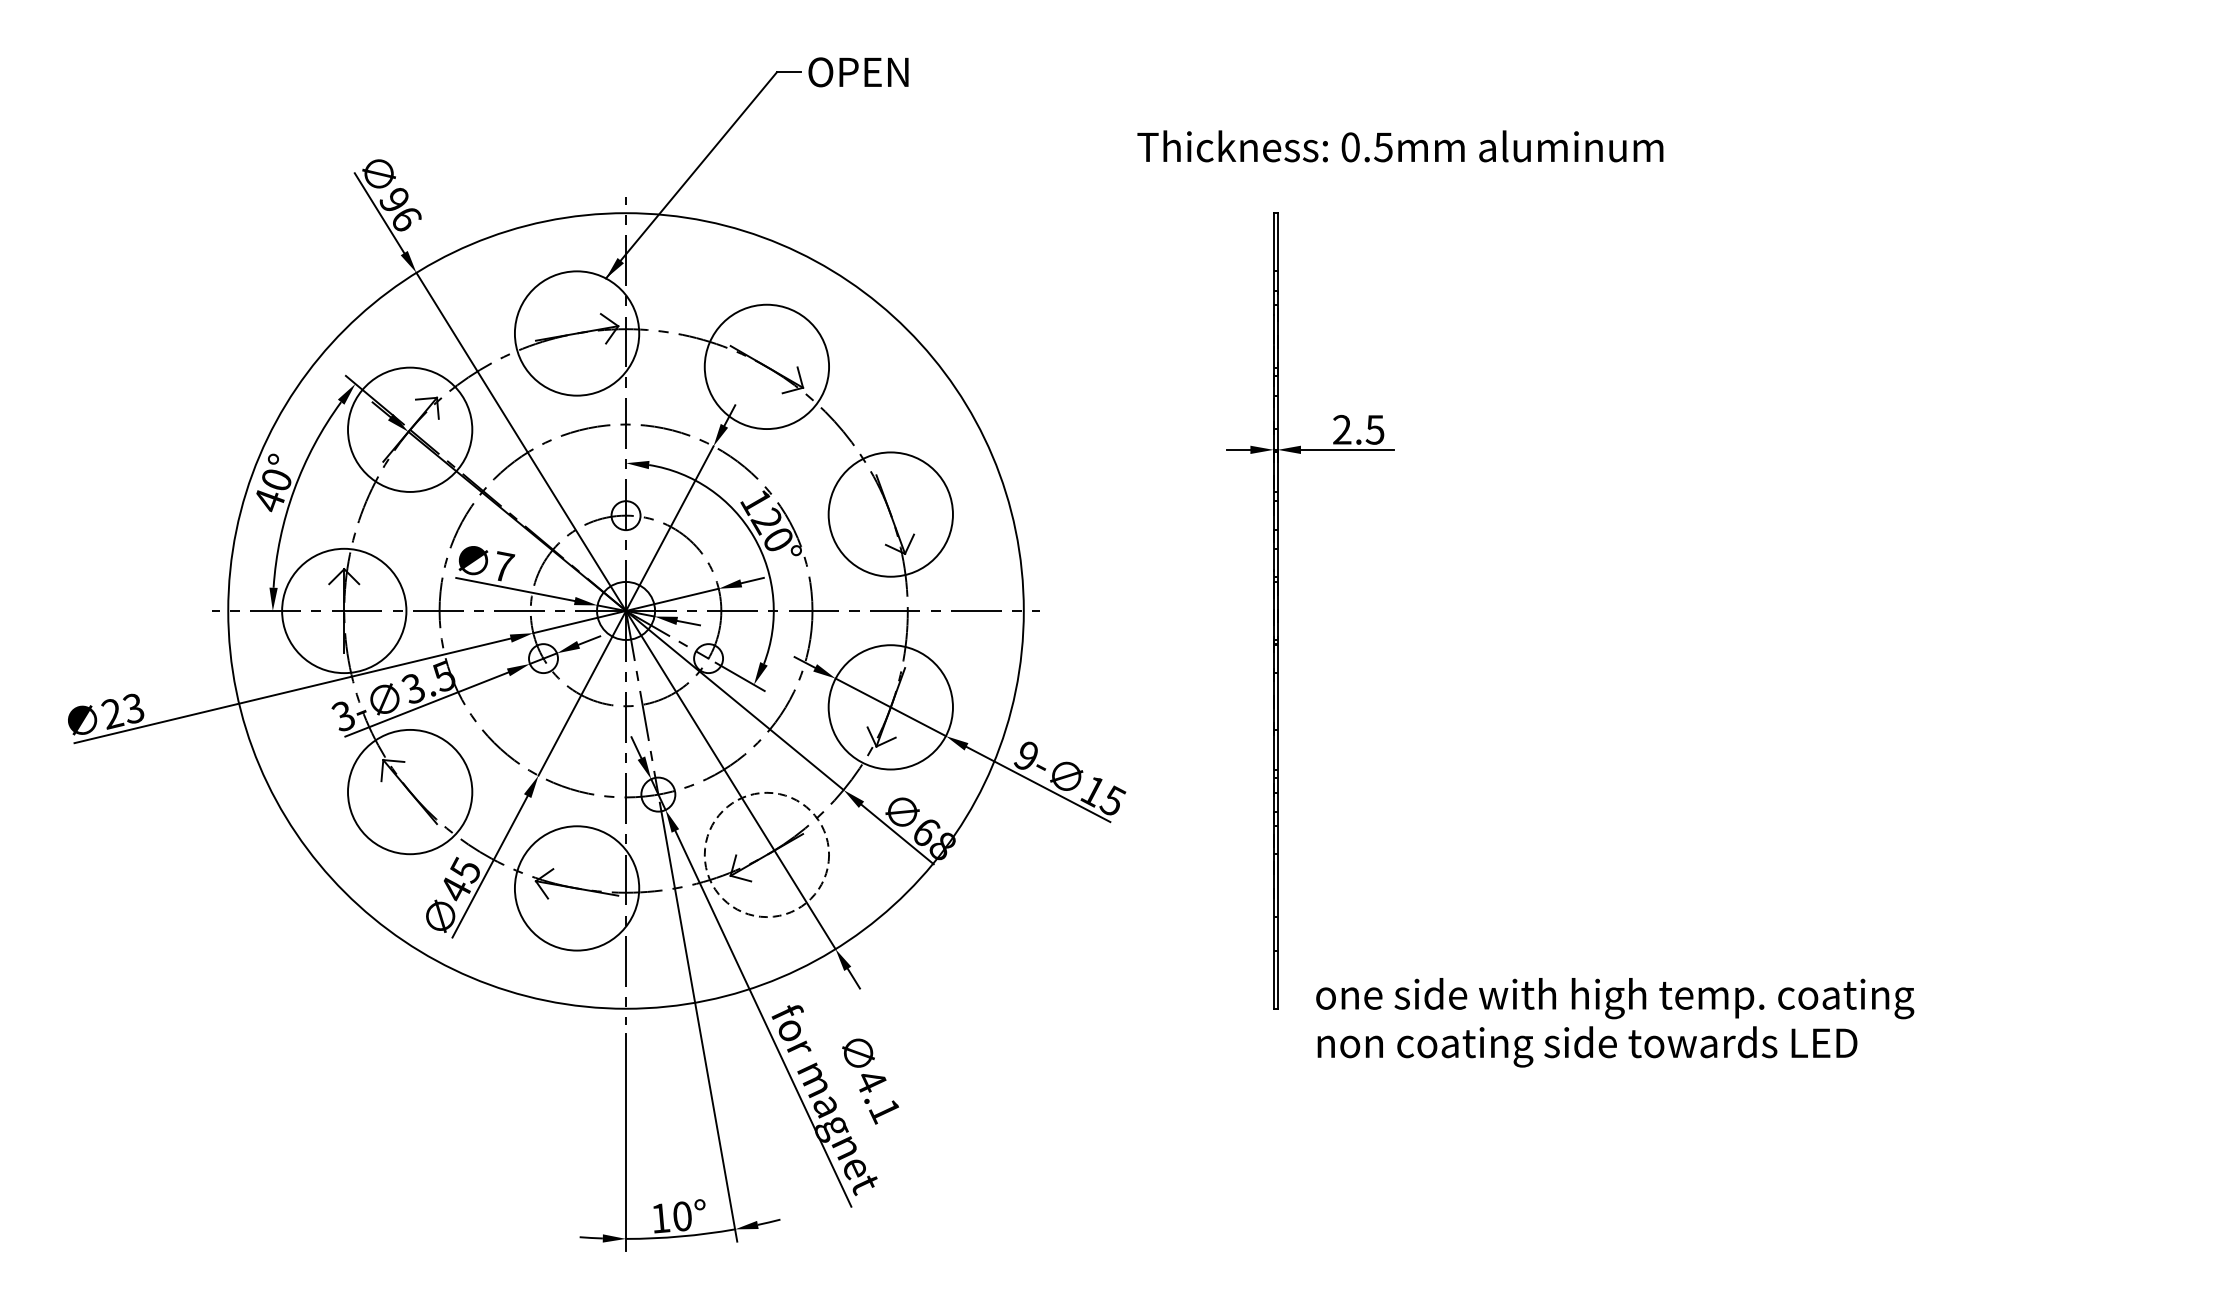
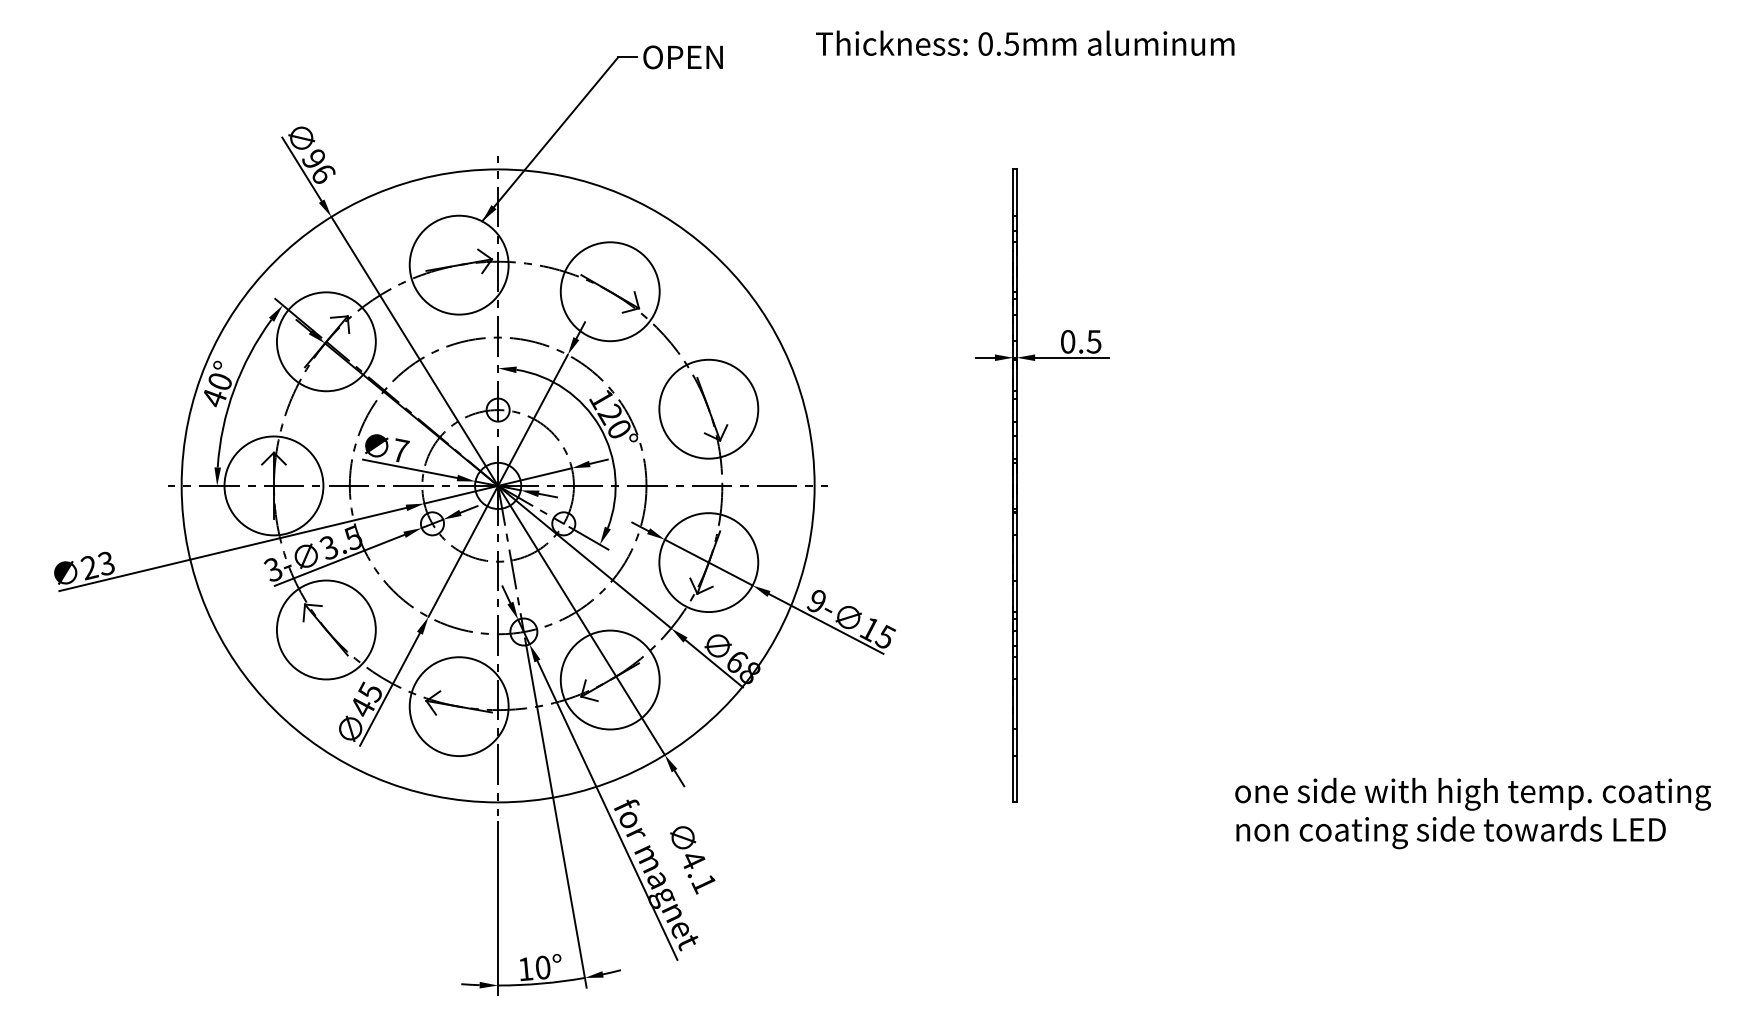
text: (1400, 145) -> (1025, 42), moved
text: (1341, 429) -> (1067, 341), 2.5 -> 0.5
circle: (765, 854) -> (609, 679), dashed -> solid
text: (1614, 1022) -> (1472, 813), moved

